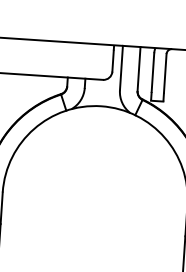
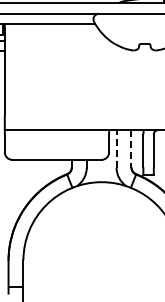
line: (121, 67) -> (116, 148), solid -> dashed
line: (139, 68) -> (131, 148), solid -> dashed

